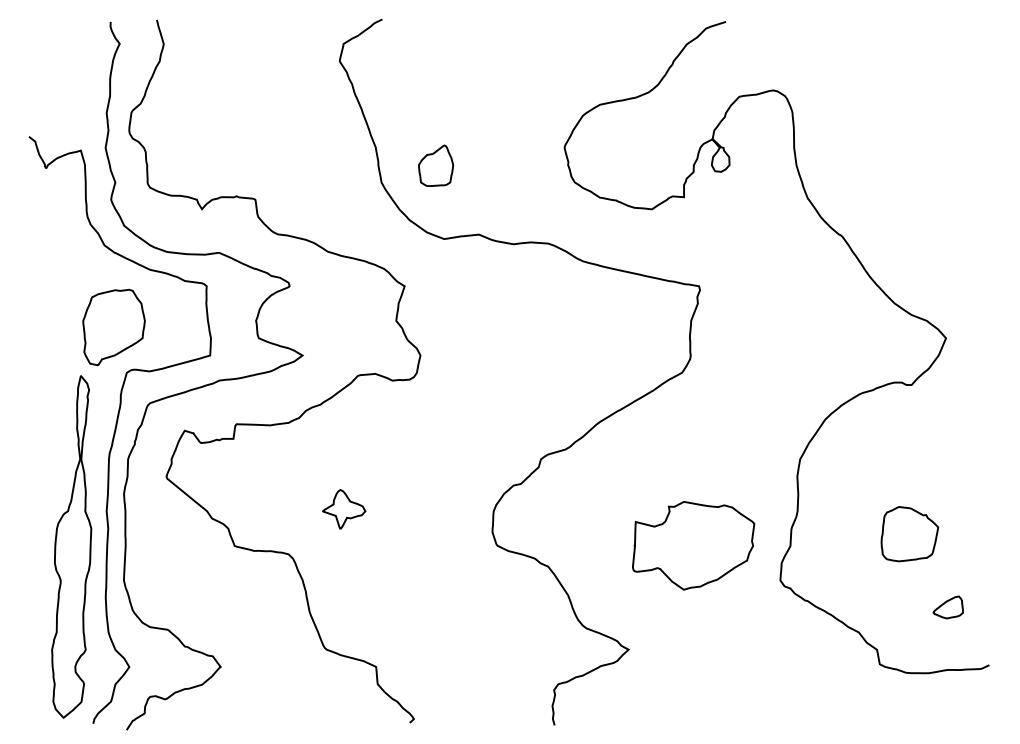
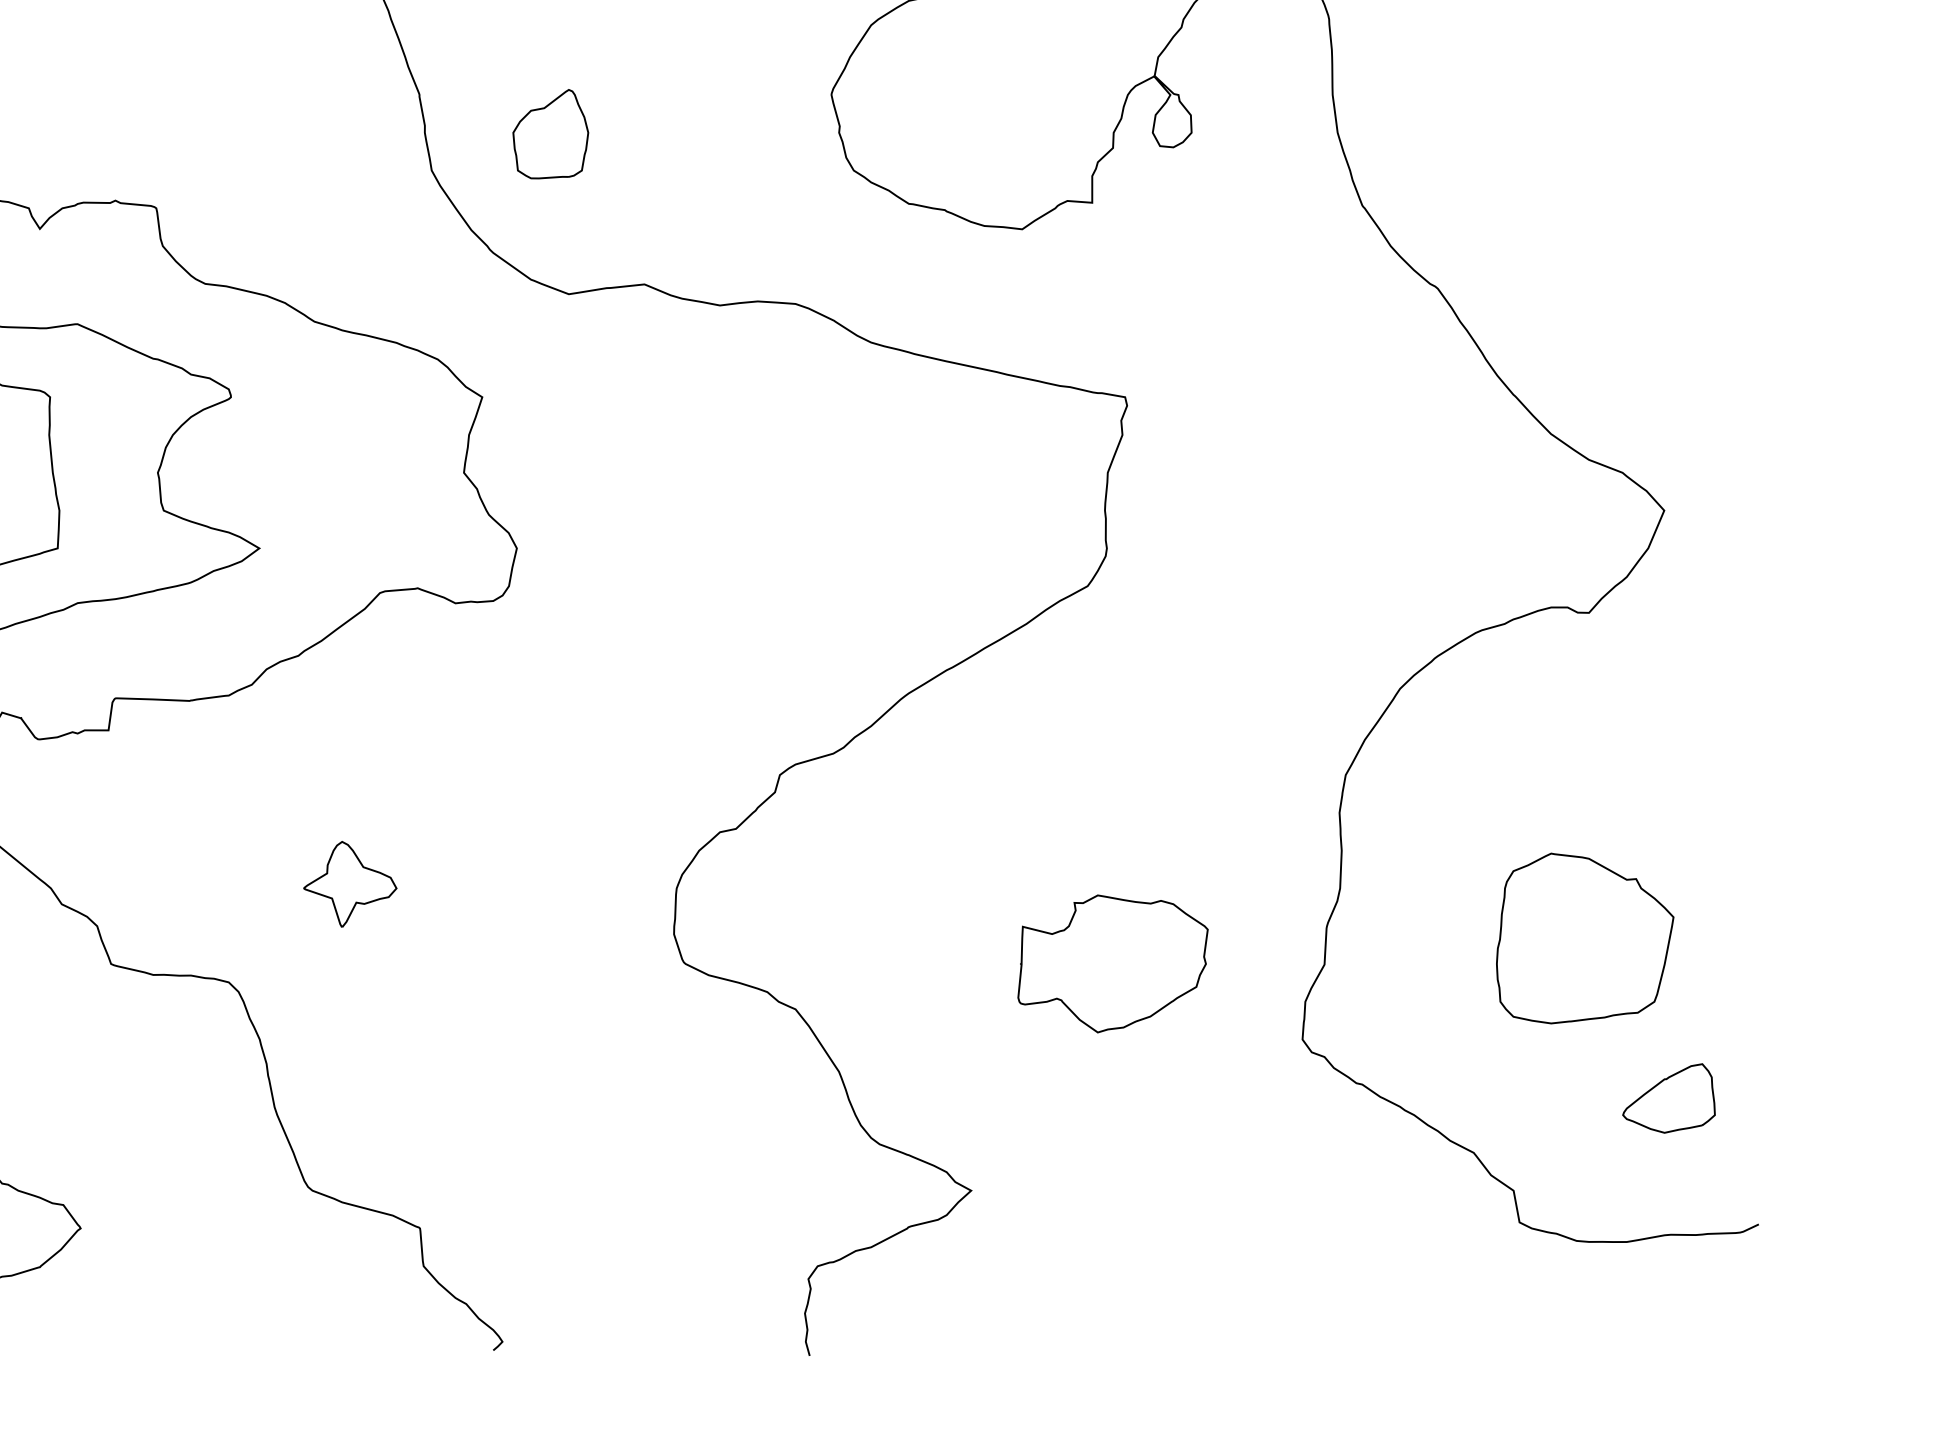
part: (909, 533) -> (1584, 936), size x1.43
part: (693, 545) -> (1112, 963), size x0.71
part: (948, 607) -> (1669, 1098), size x1.43

